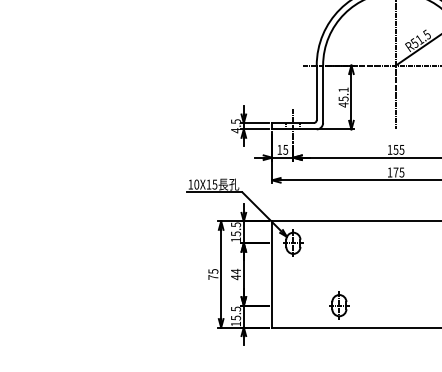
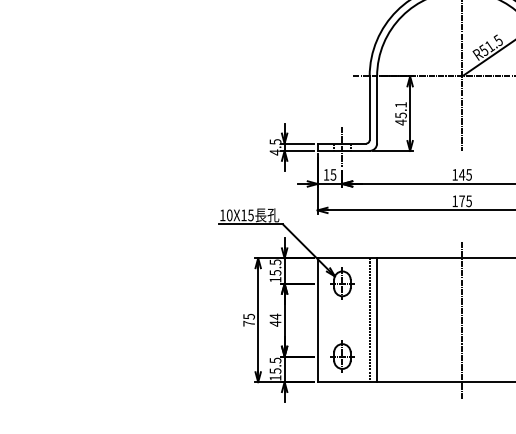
text: (395, 149) -> (461, 174), 155 -> 145
line: (316, 274) -> (369, 320), added
line: (323, 274) -> (377, 320), added
line: (396, 274) -> (462, 320), added
part: (339, 305) -> (342, 356), moved

